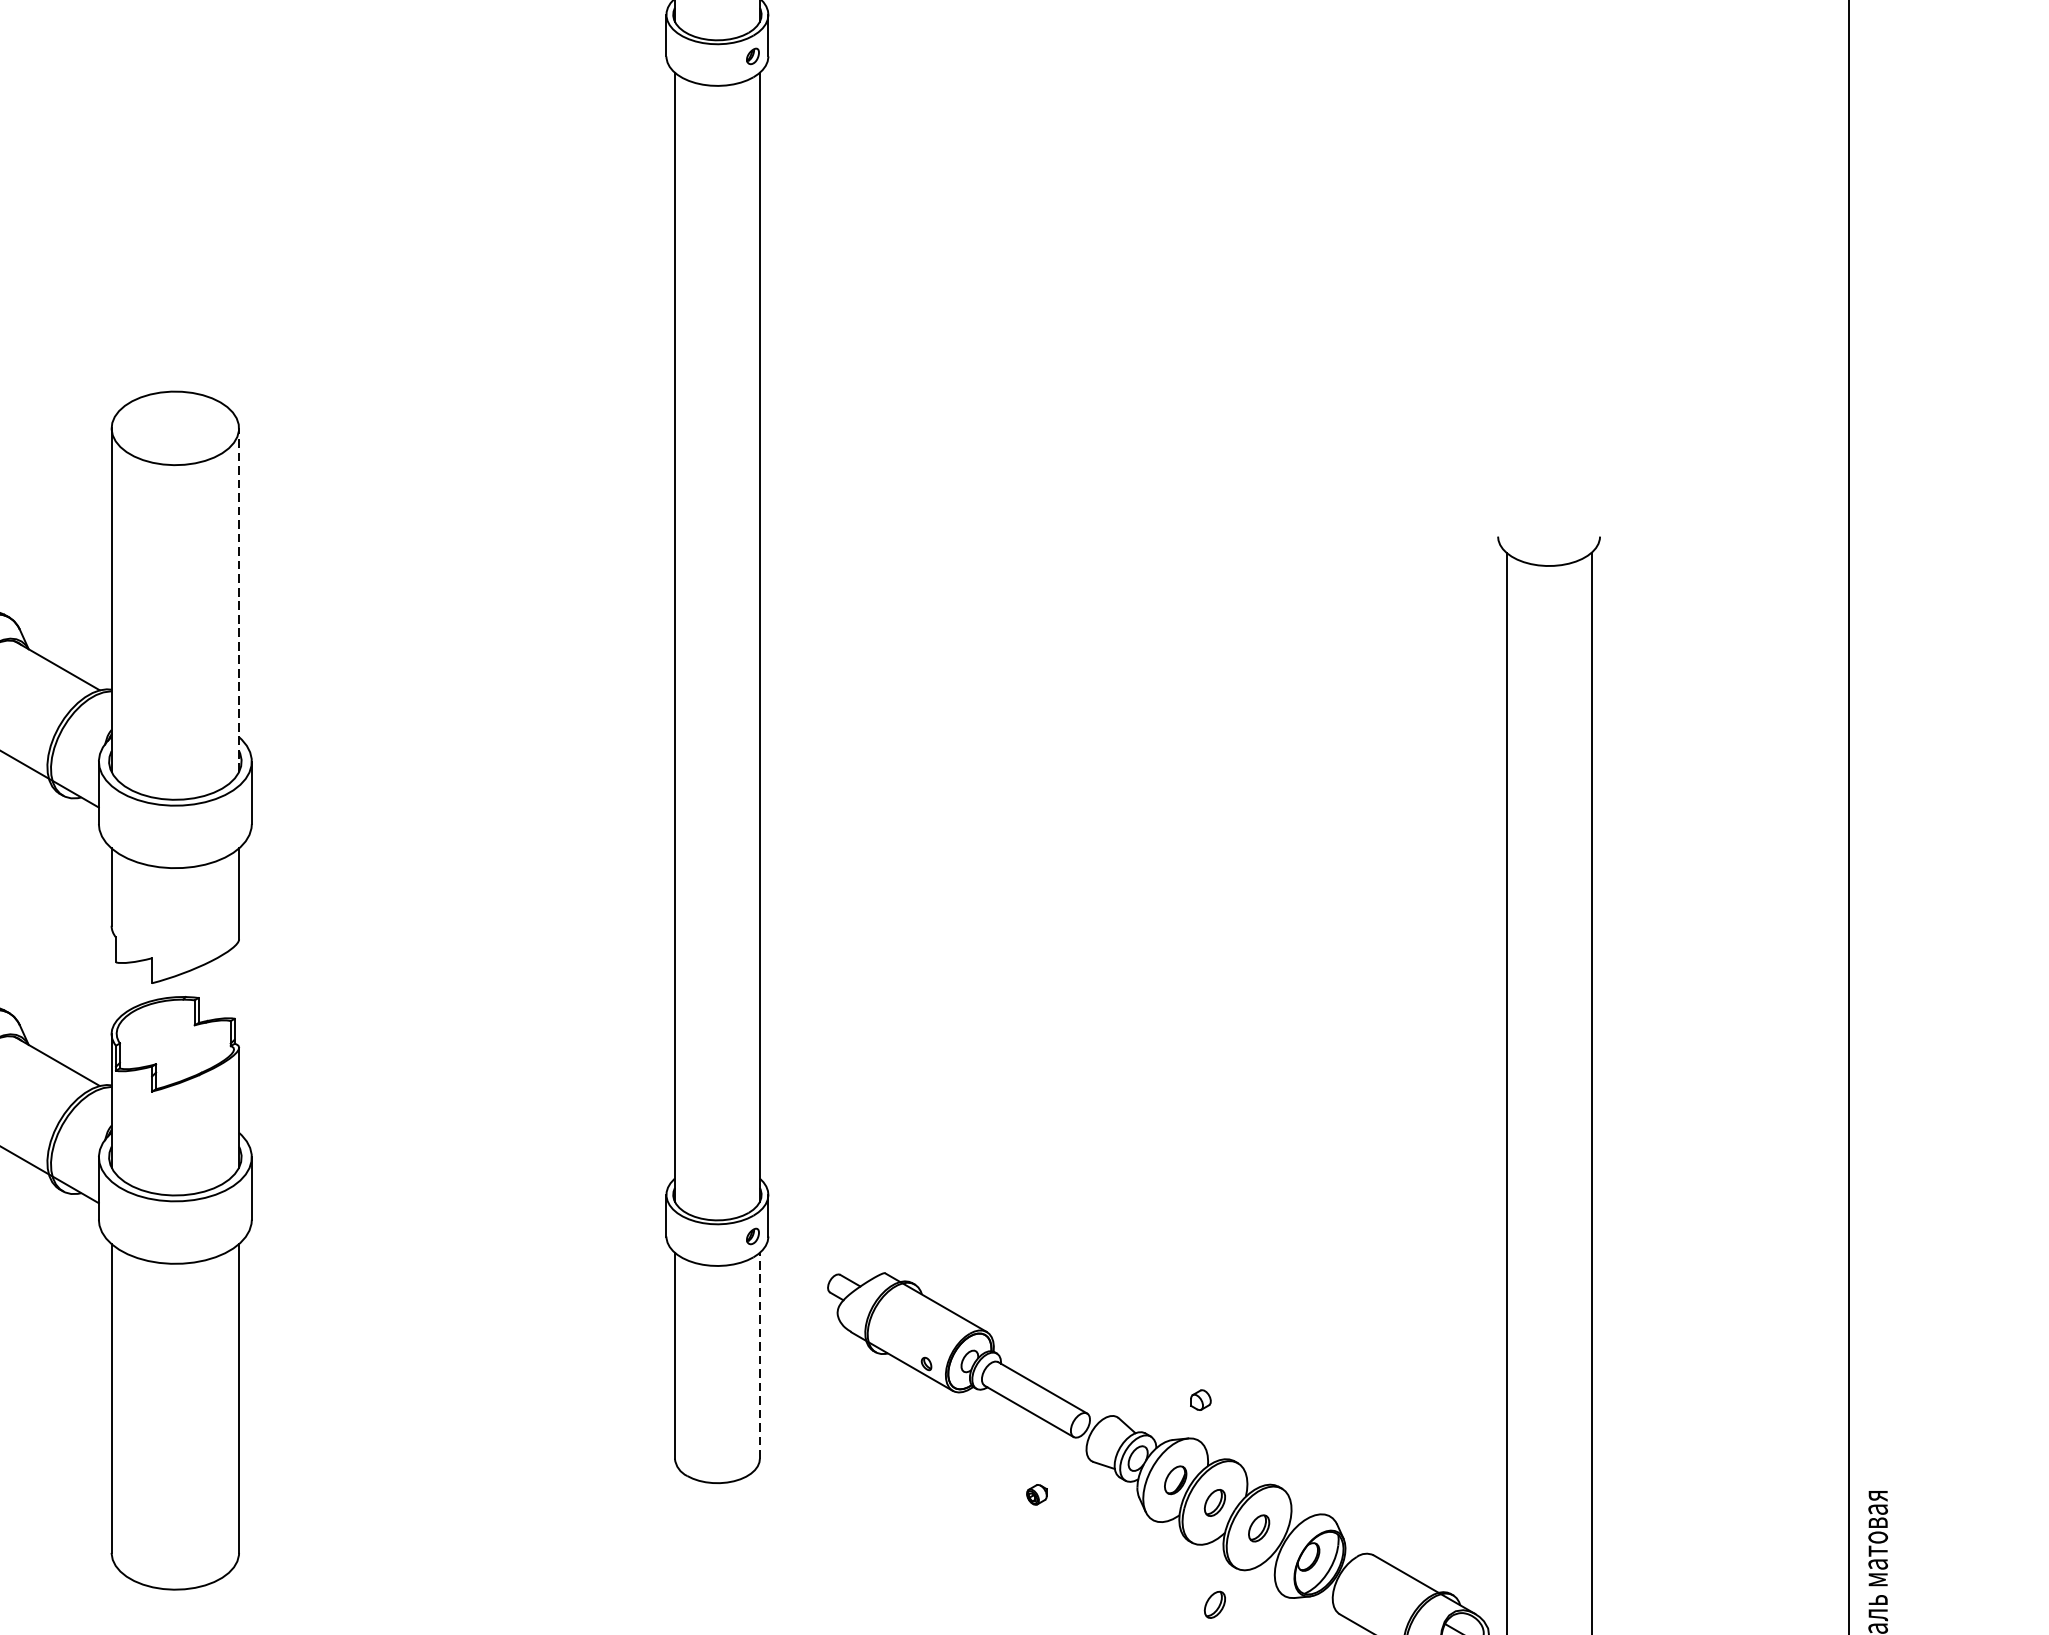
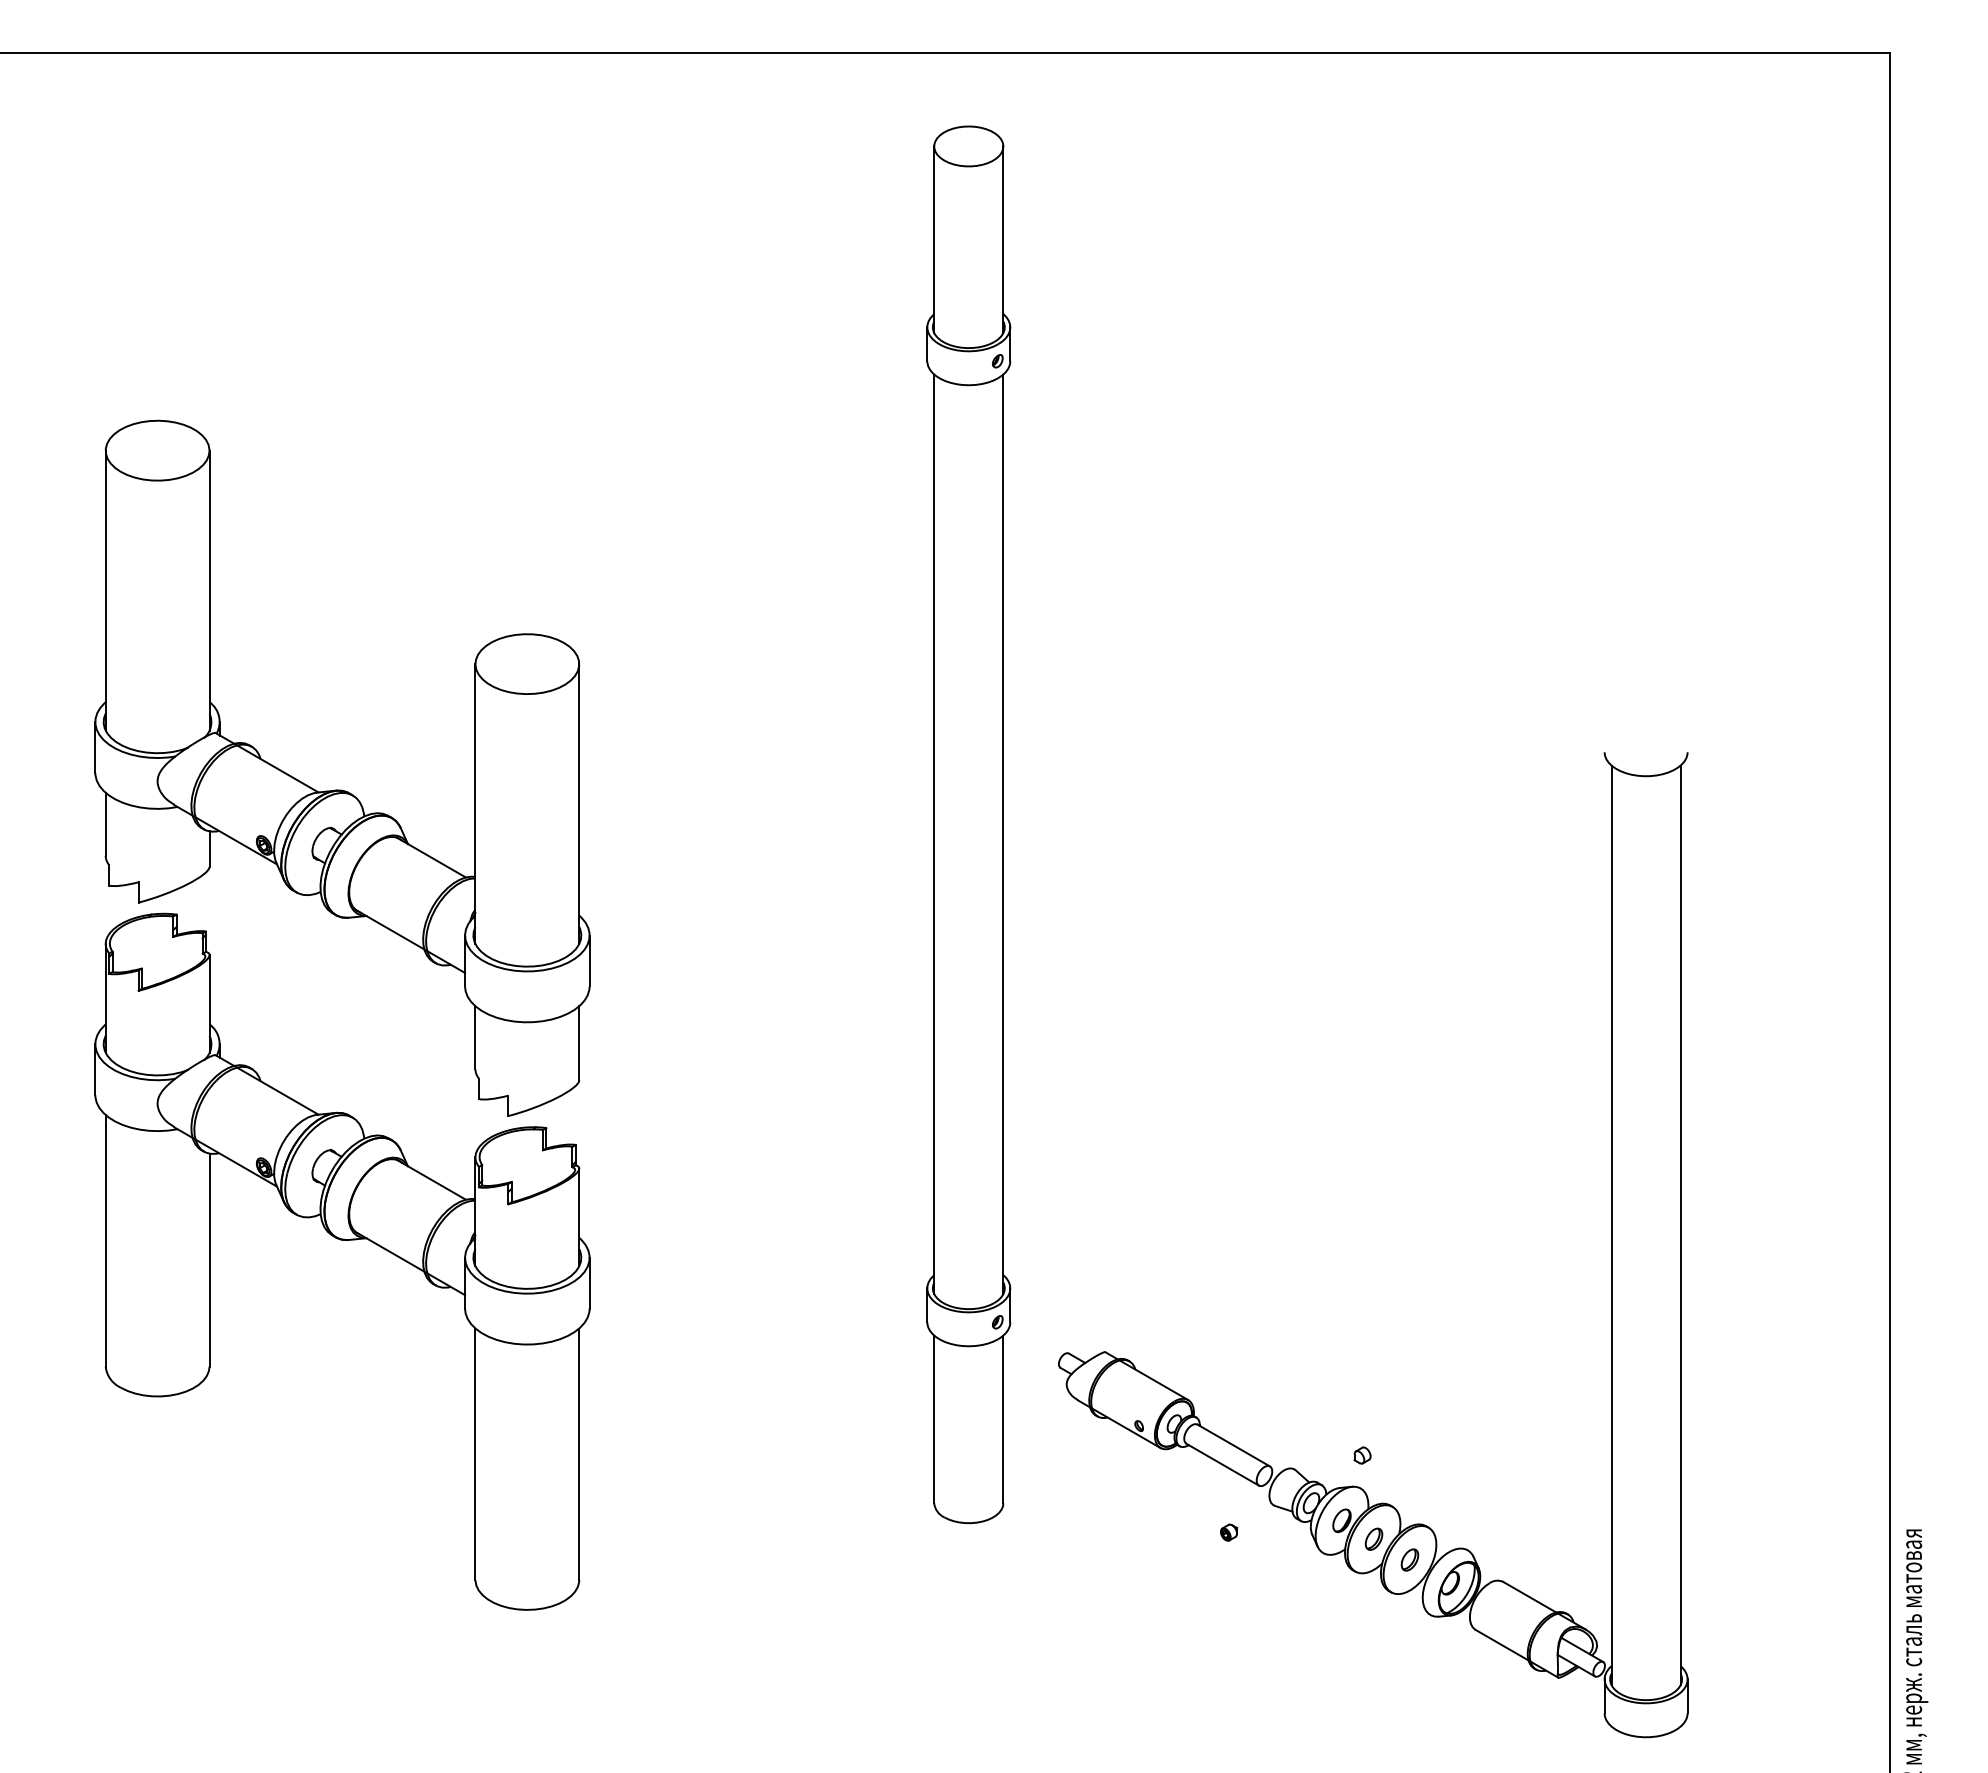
line: (239, 600) -> (579, 804), dashed -> solid
line: (760, 1355) -> (1003, 1419), dashed -> solid
part: (1214, 1603) -> (1373, 1621), removed

